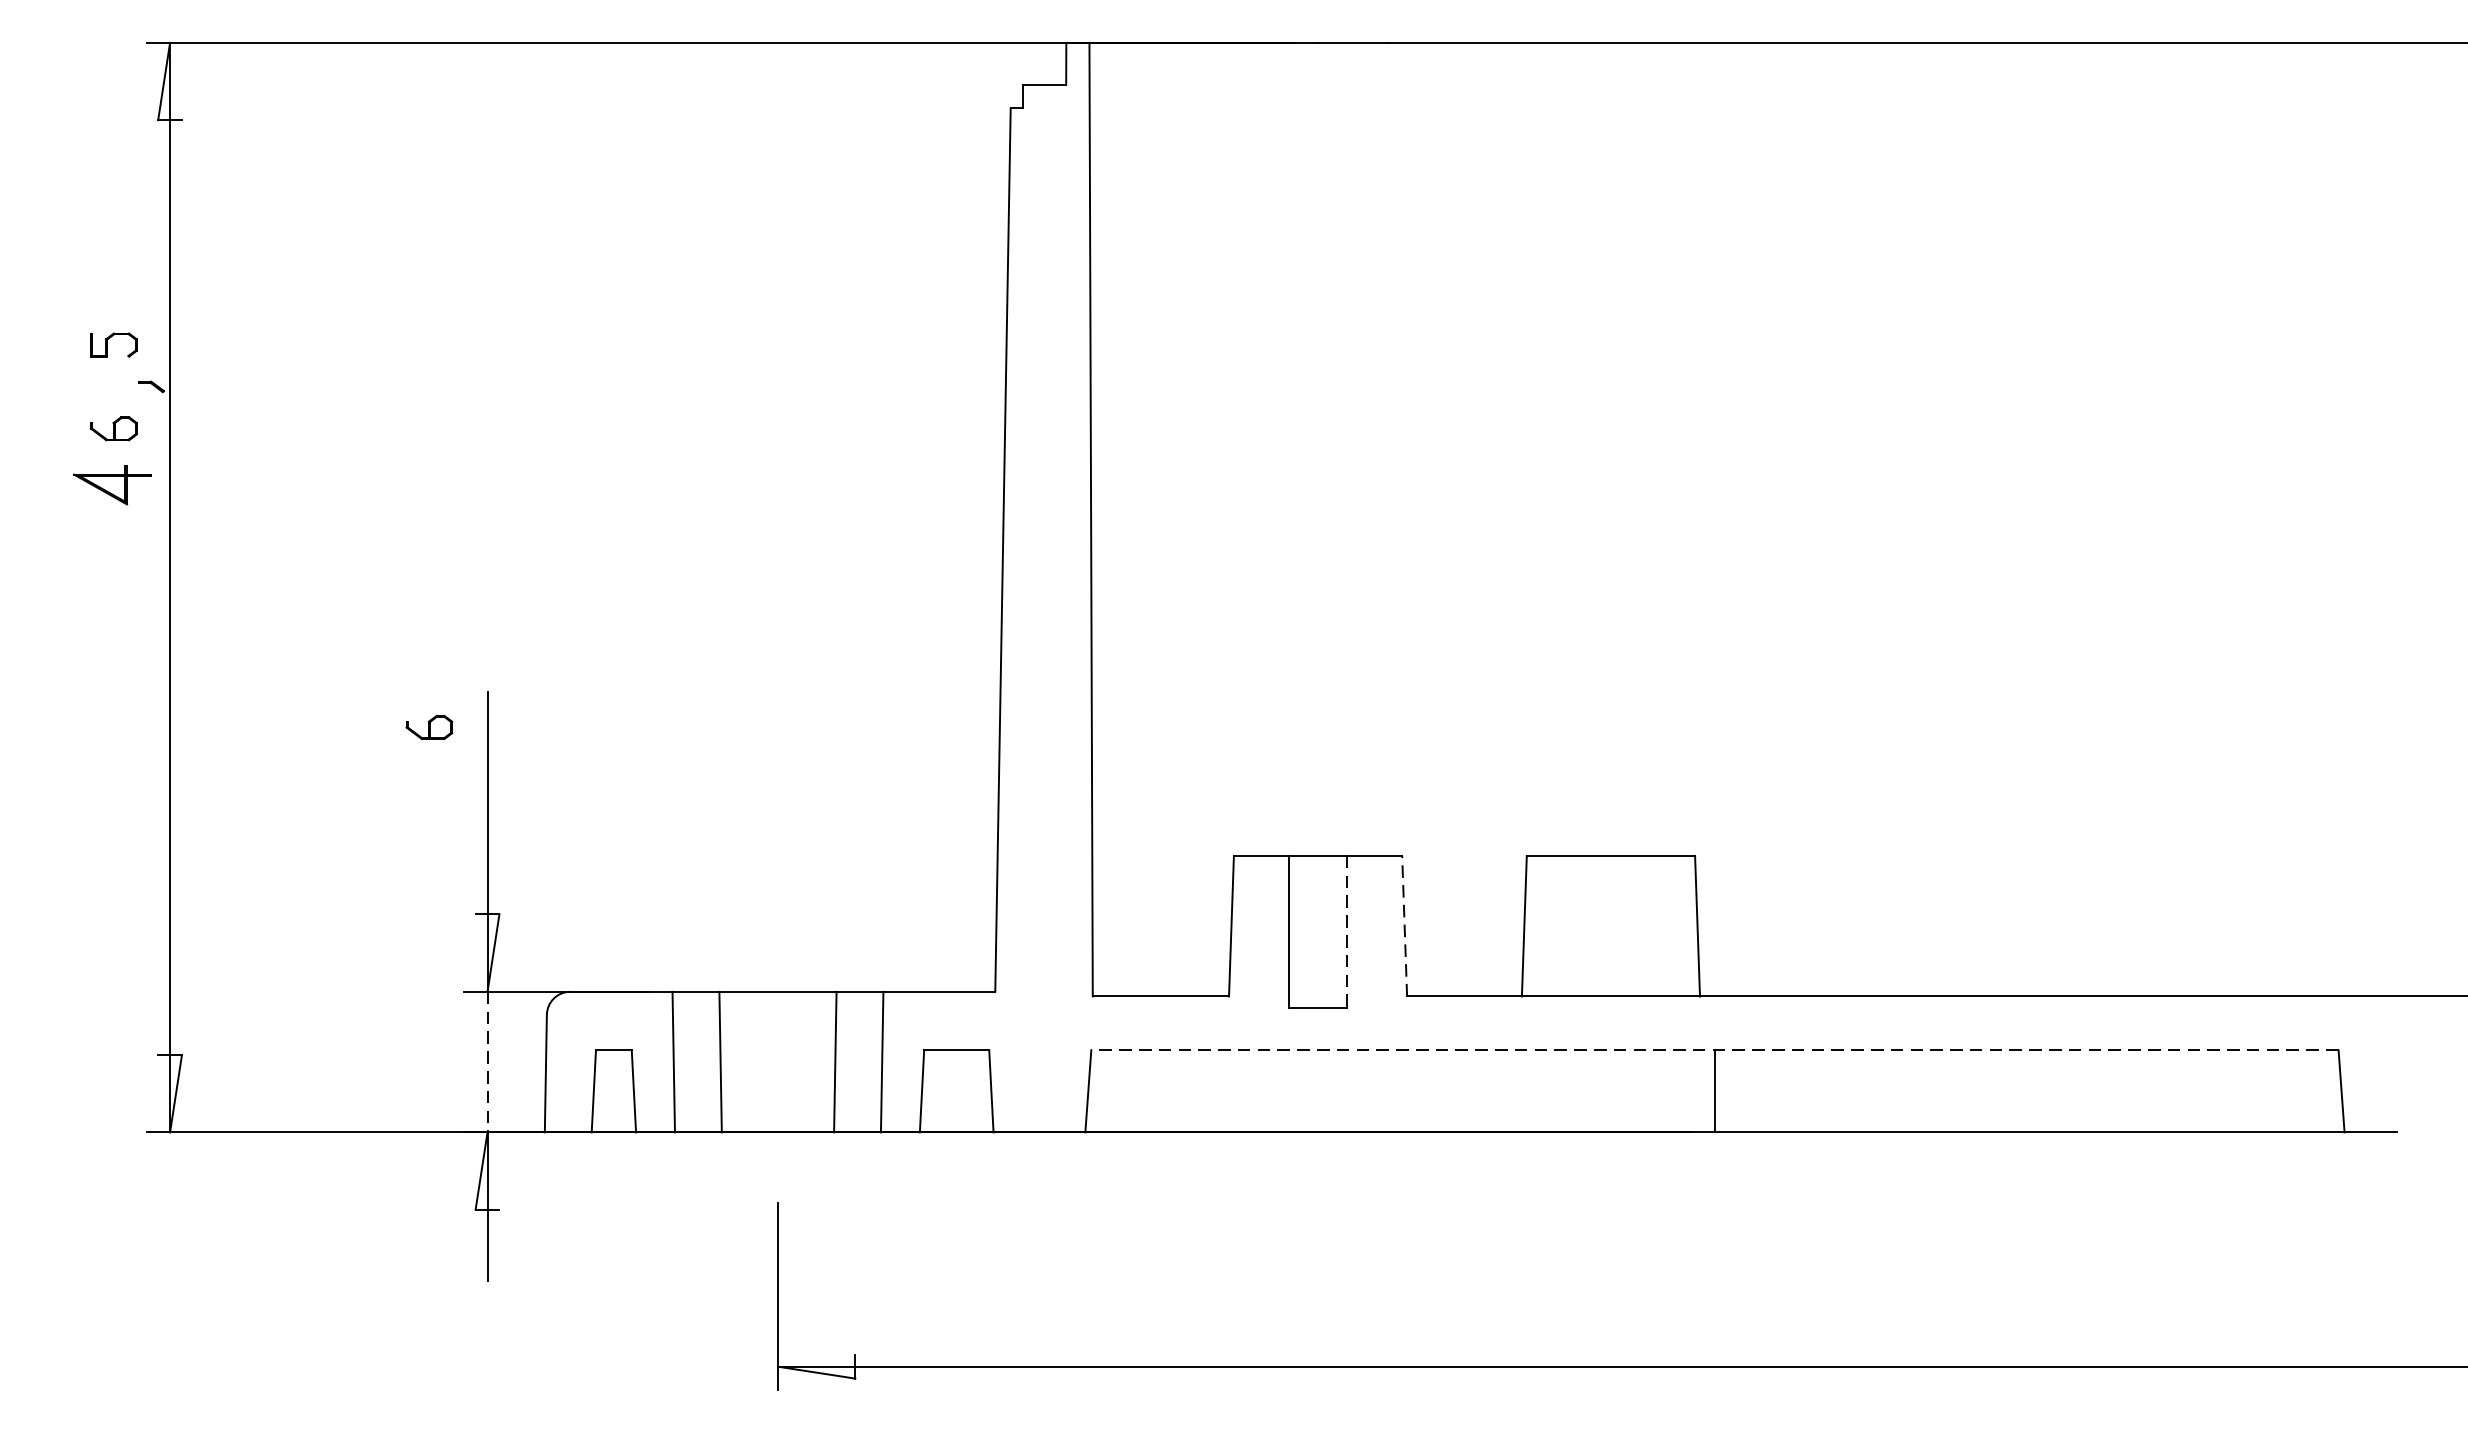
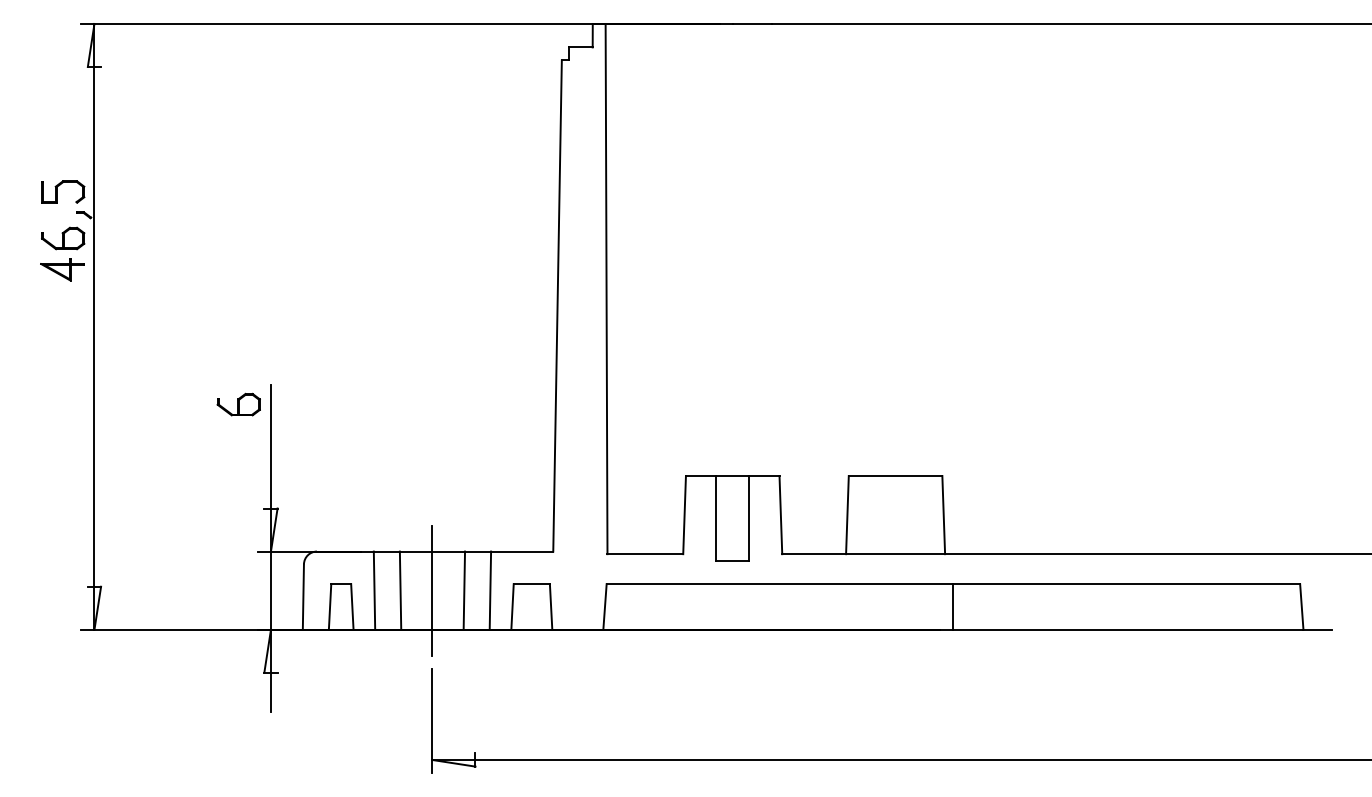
part: (114, 344) -> (63, 191), size x1.67
part: (114, 428) -> (63, 238), size x1.67
part: (429, 727) -> (238, 404), size x1.67
line: (1403, 925) -> (780, 514), dashed -> solid
line: (1348, 932) -> (749, 518), dashed -> solid
line: (1715, 1051) -> (953, 584), dashed -> solid
line: (778, 1061) -> (432, 590), added
line: (486, 1063) -> (270, 591), dashed -> solid

